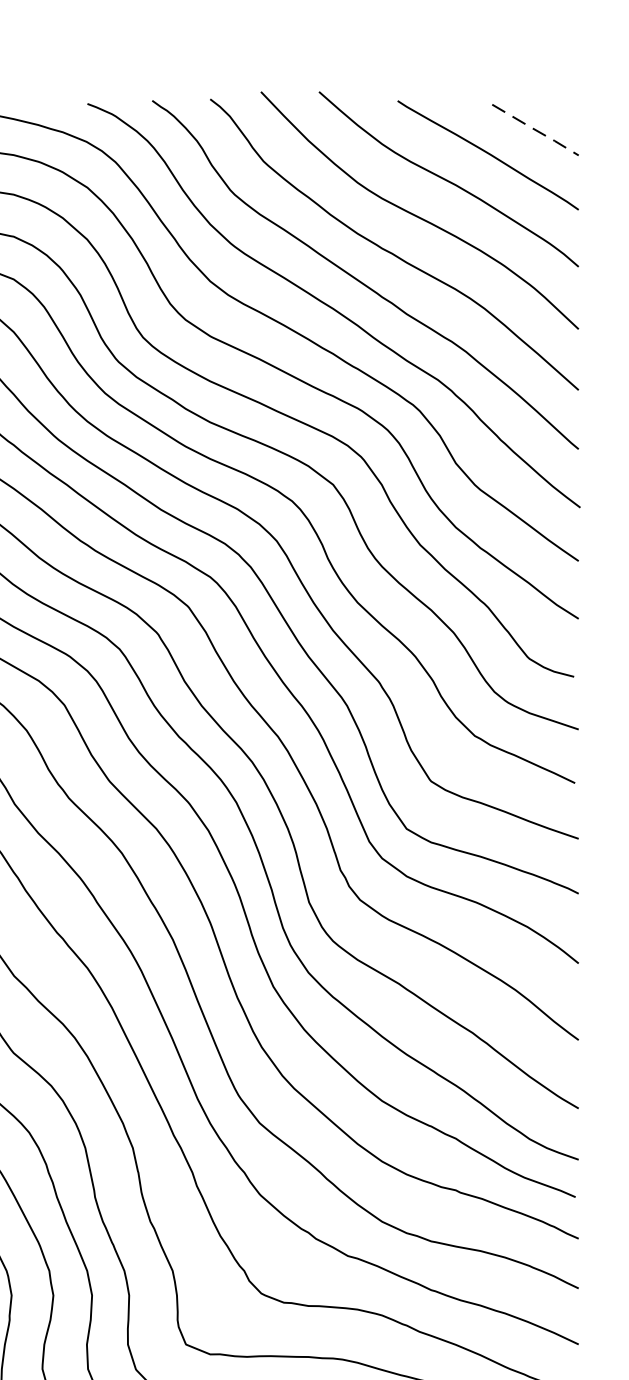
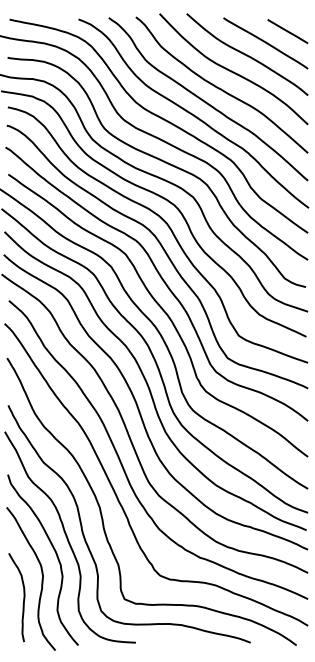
line: (536, 129) -> (288, 31), dashed -> solid

